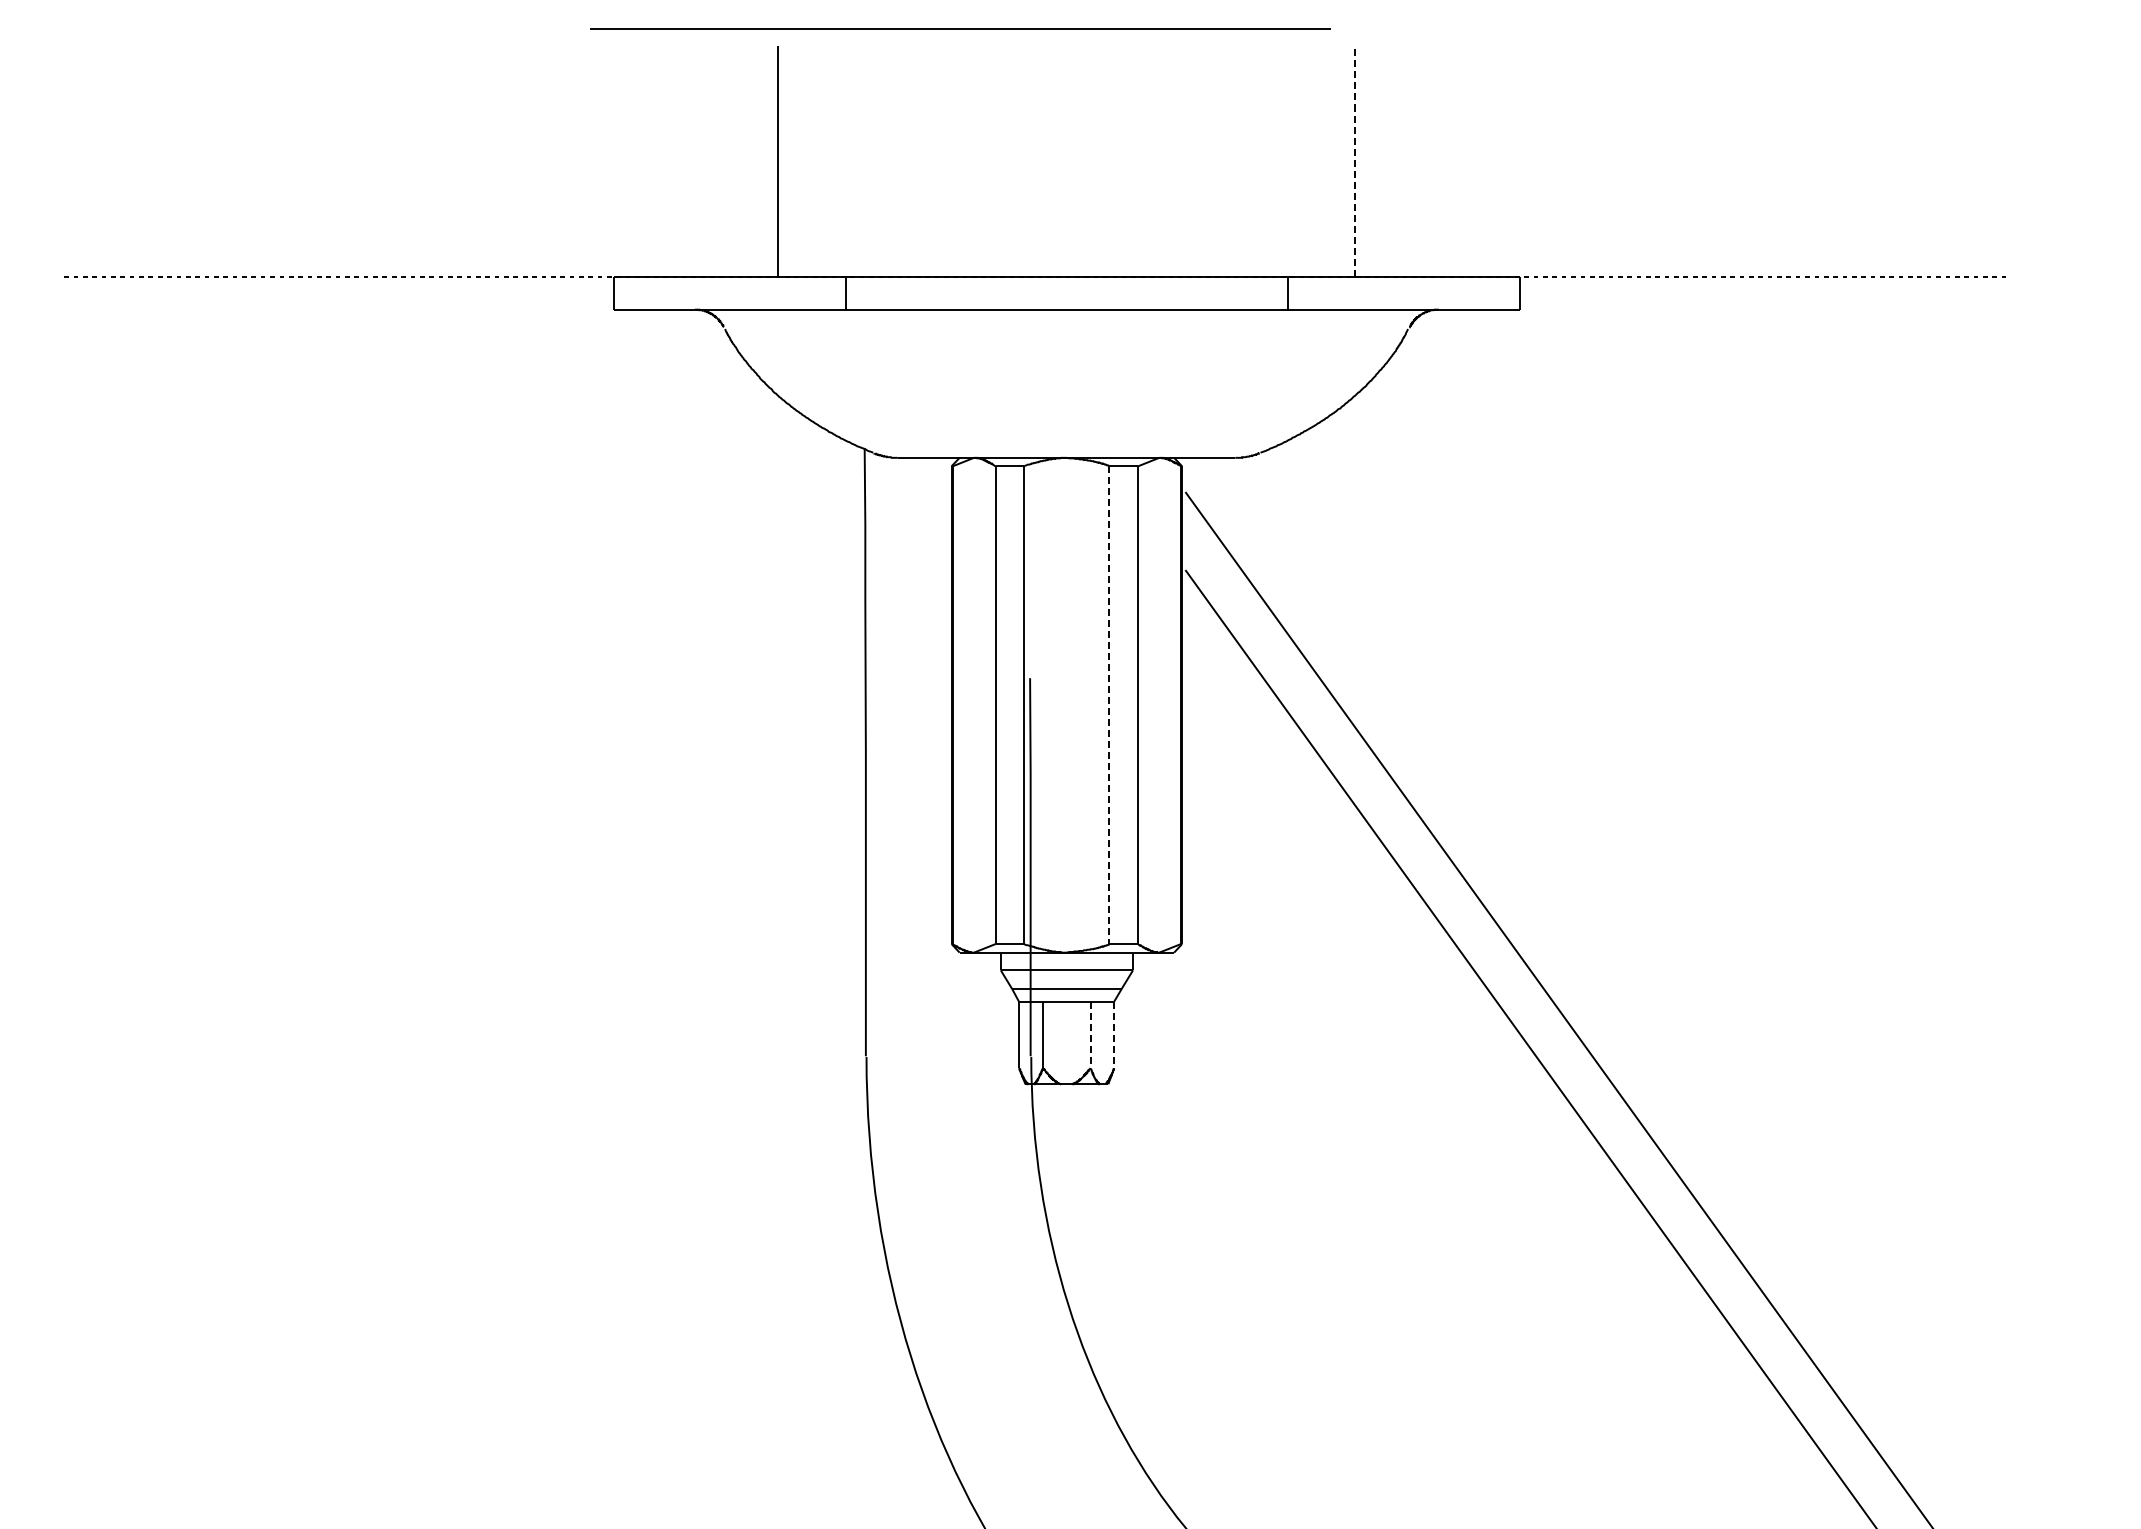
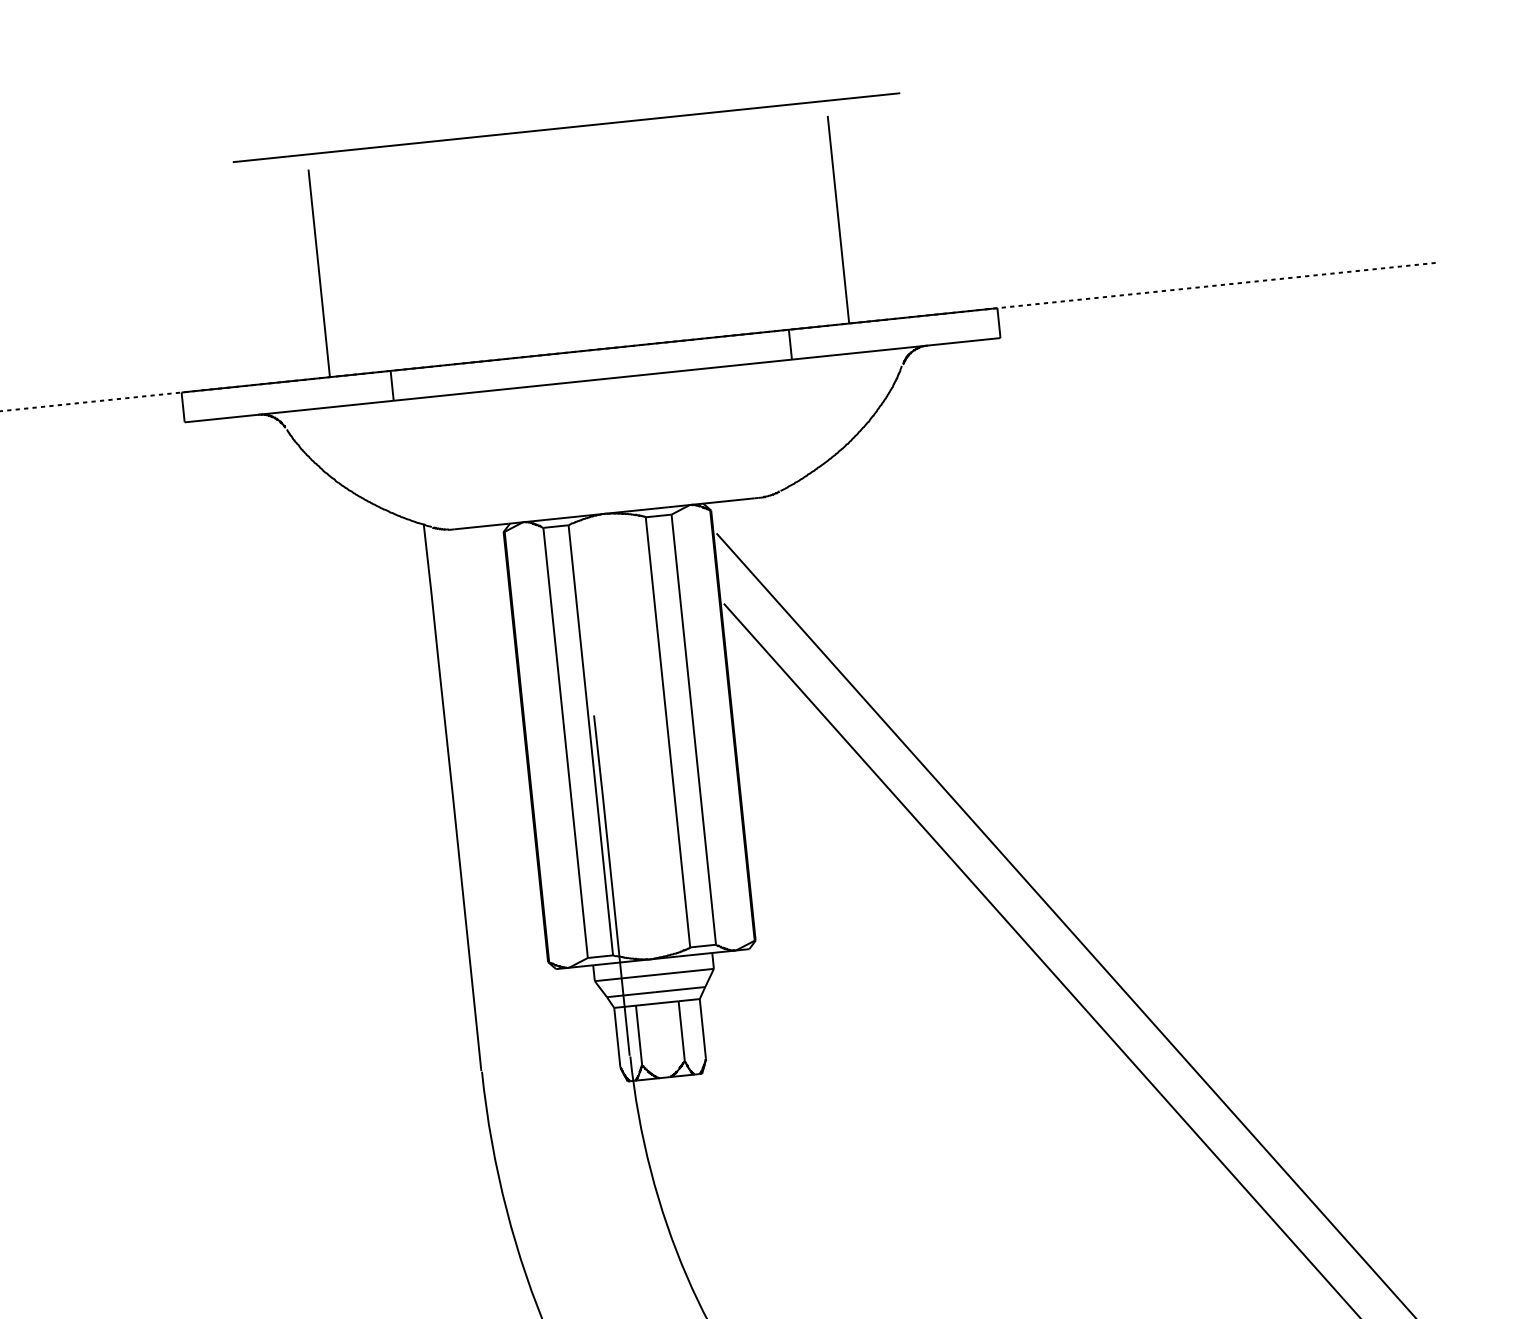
line: (960, 28) -> (566, 127), moved
line: (1354, 160) -> (837, 219), dashed -> solid
line: (1109, 705) -> (668, 732), dashed -> solid
line: (1090, 1035) -> (681, 1031), dashed -> solid
line: (1114, 1035) -> (703, 1029), dashed -> solid

